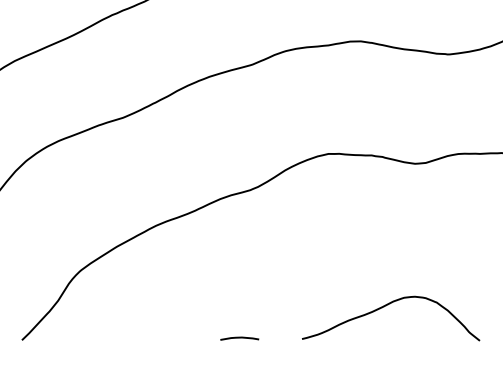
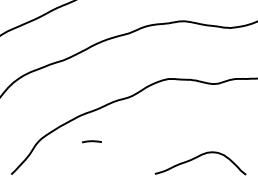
line: (238, 338) -> (91, 141), moved

